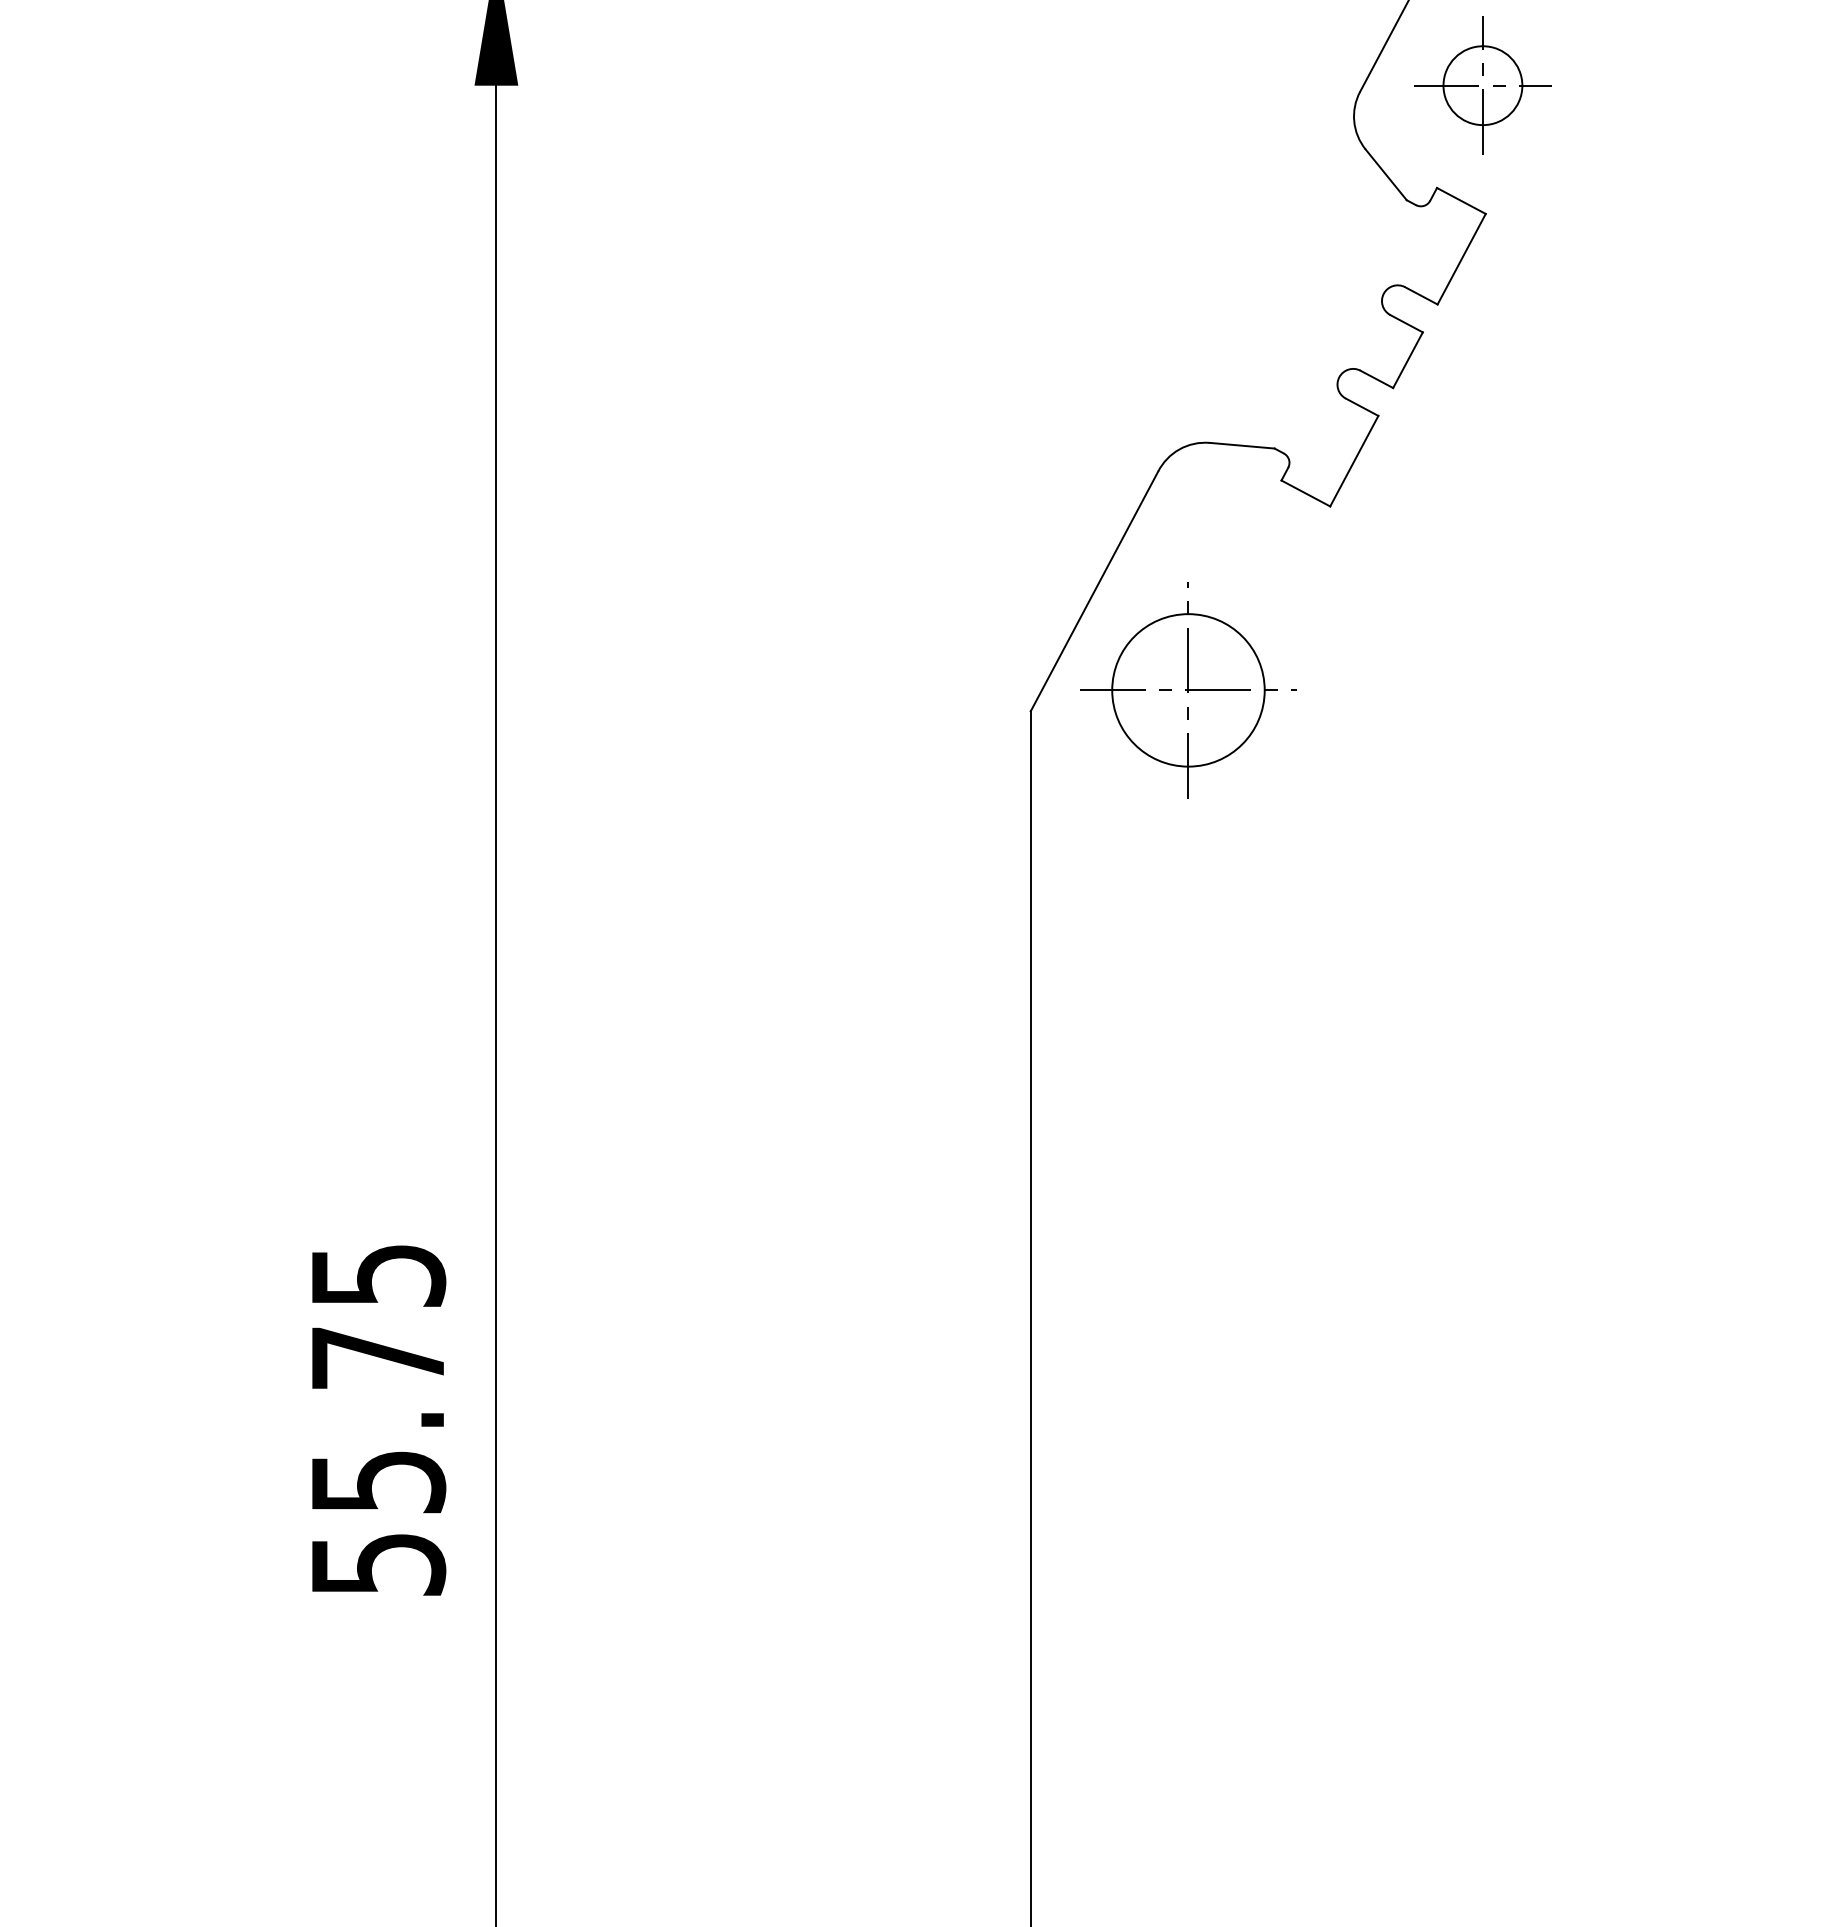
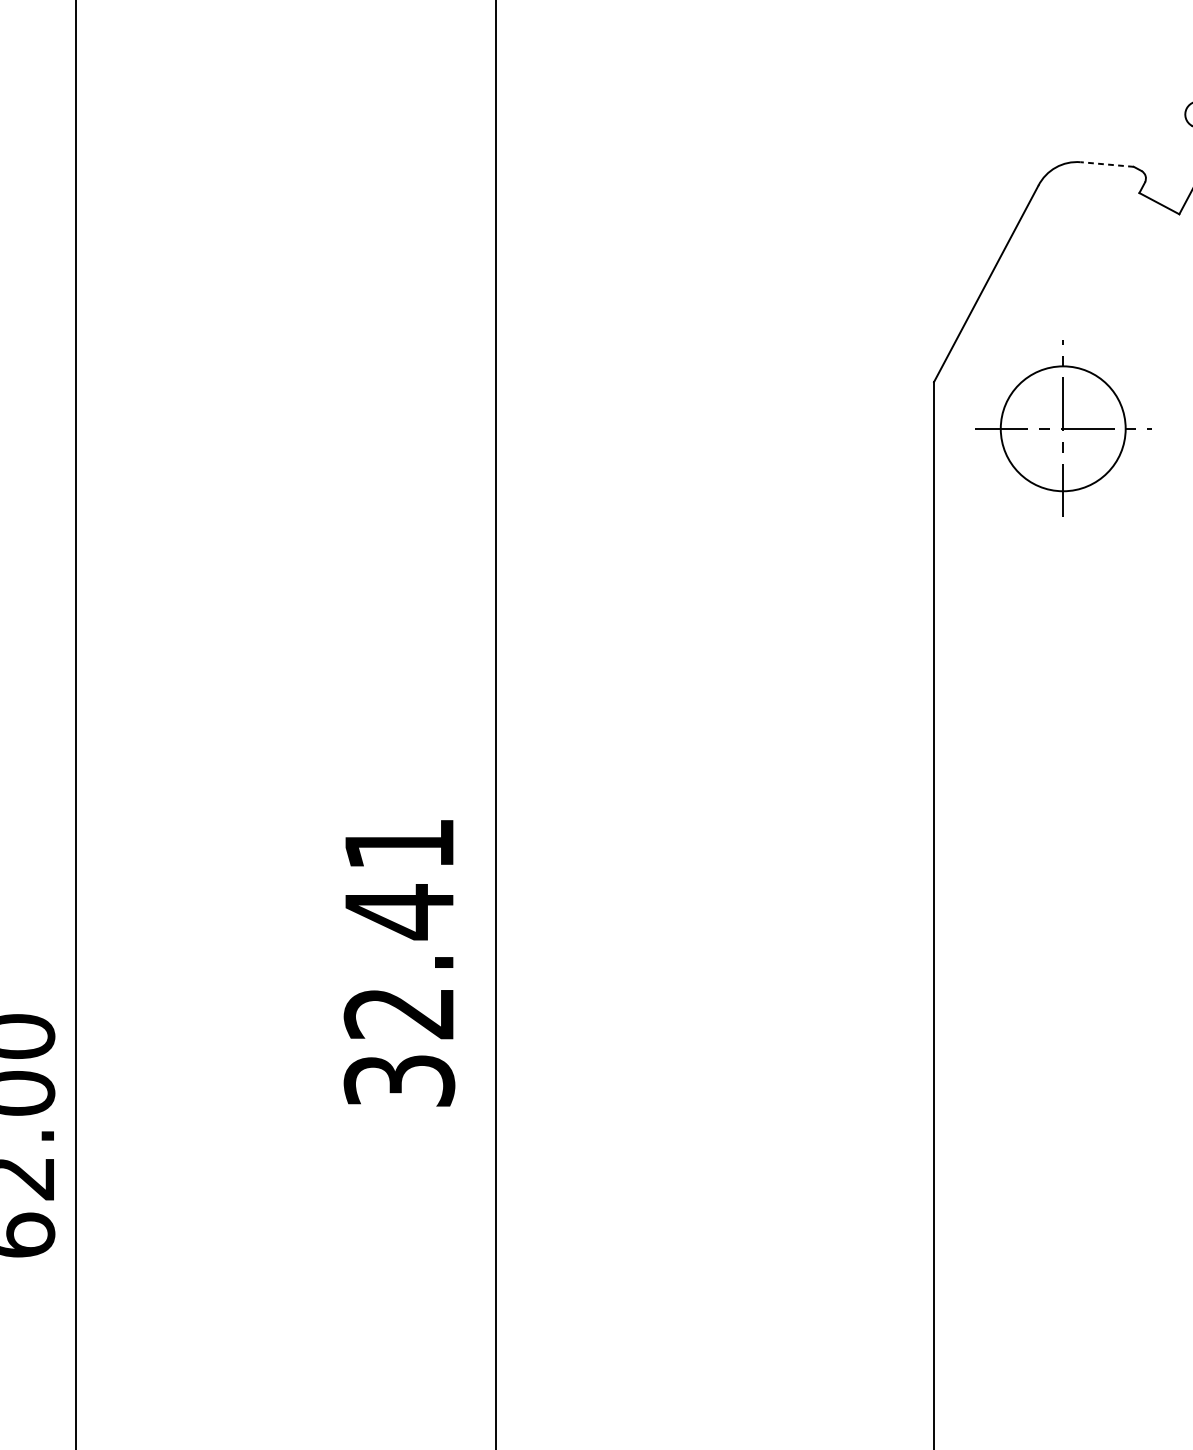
line: (1242, 445) -> (1107, 164), solid -> dashed
part: (1188, 690) -> (1063, 428), moved
text: (378, 1420) -> (399, 962), 55.75 -> 32.41

